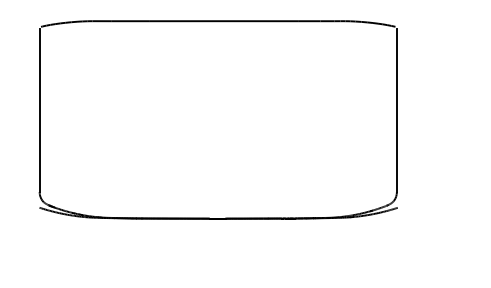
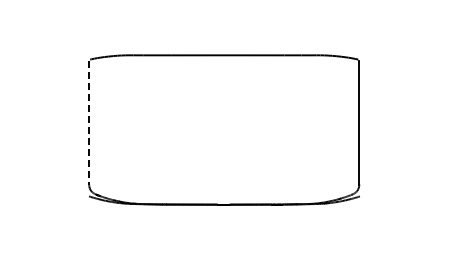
line: (40, 110) -> (89, 122), solid -> dashed

